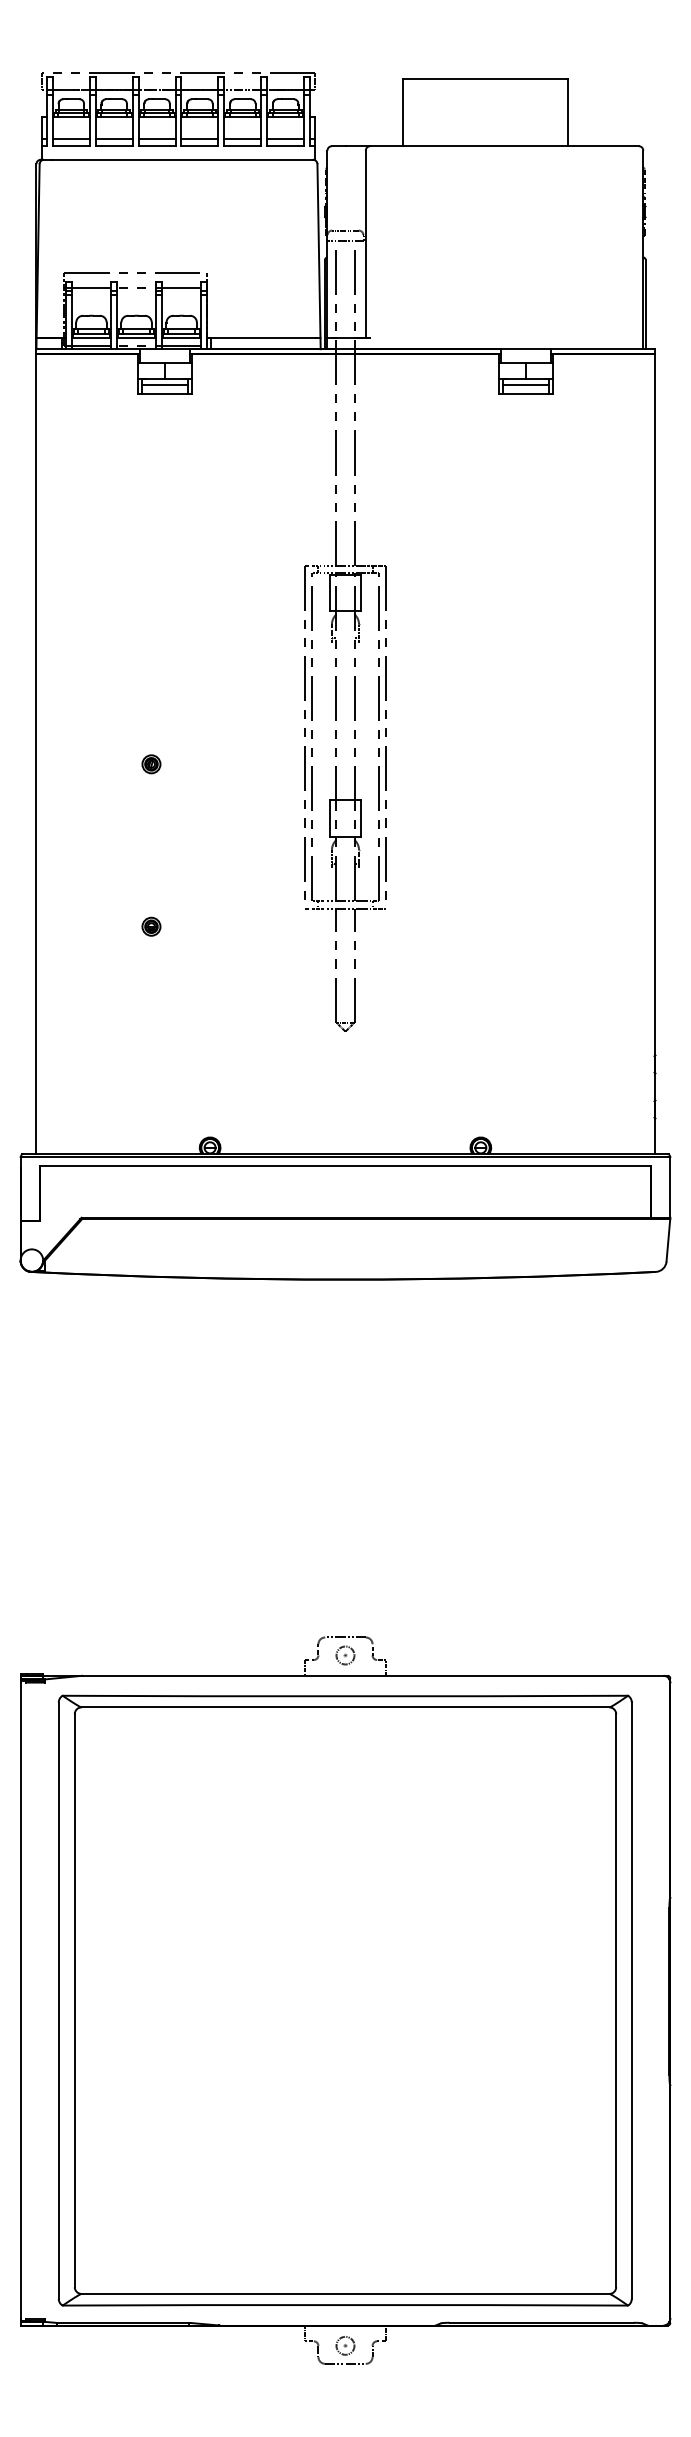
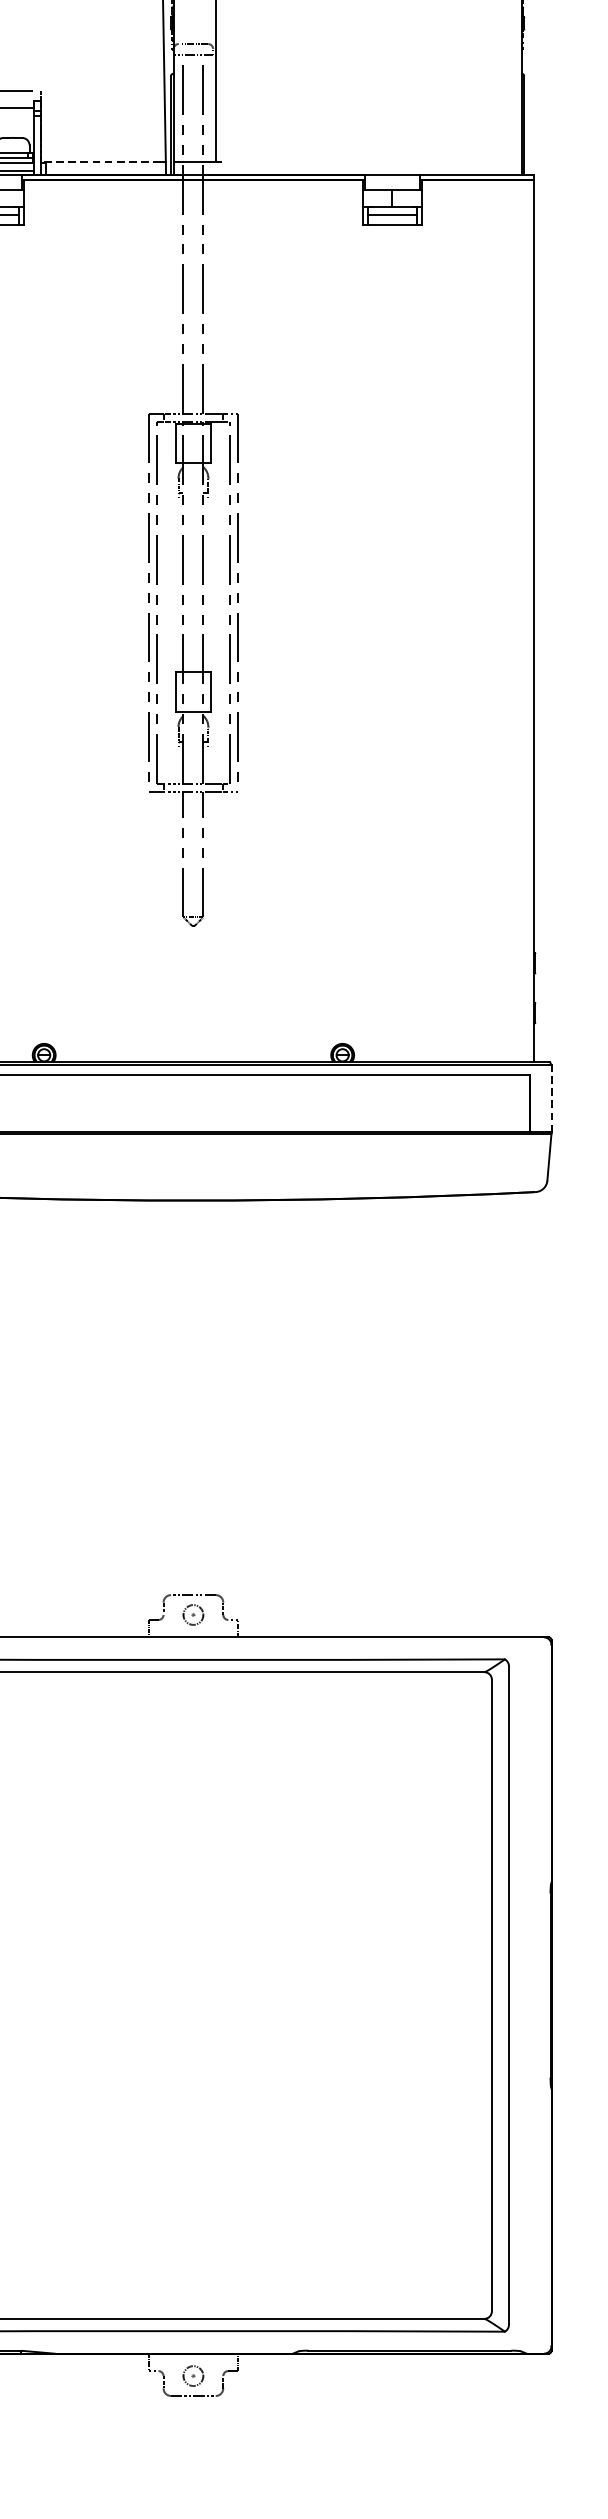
line: (261, 337) -> (100, 161), solid -> dashed
line: (670, 1186) -> (551, 1097), solid -> dashed

